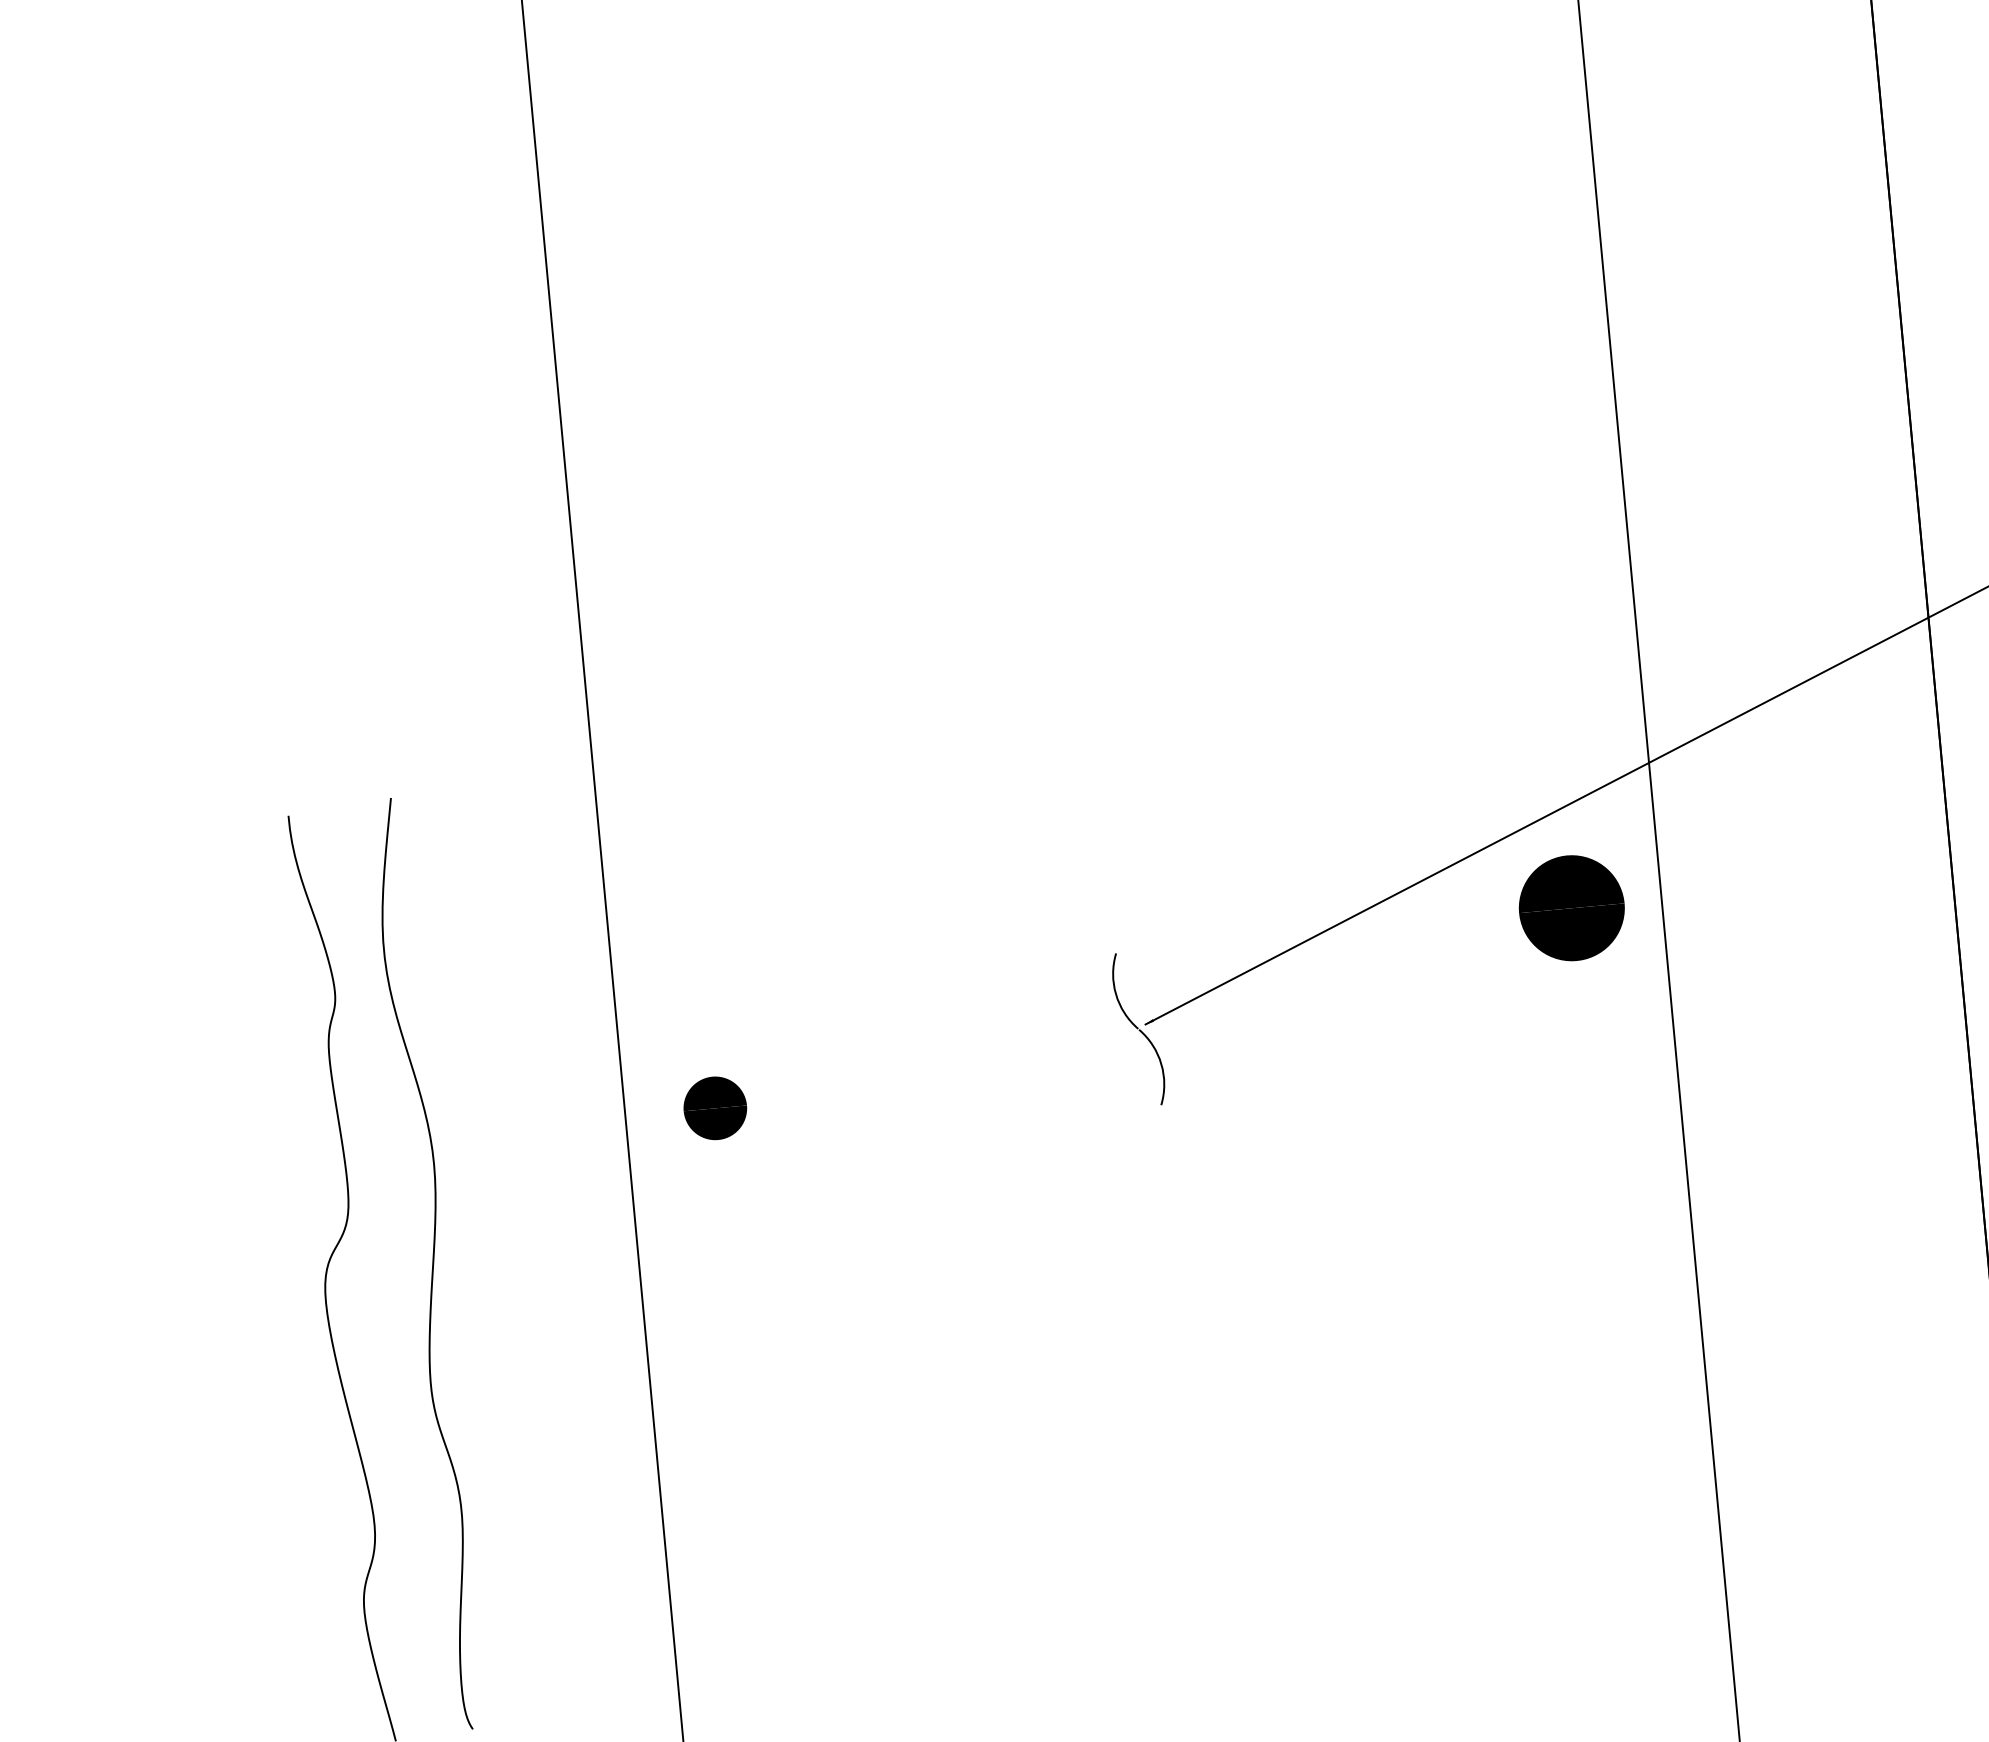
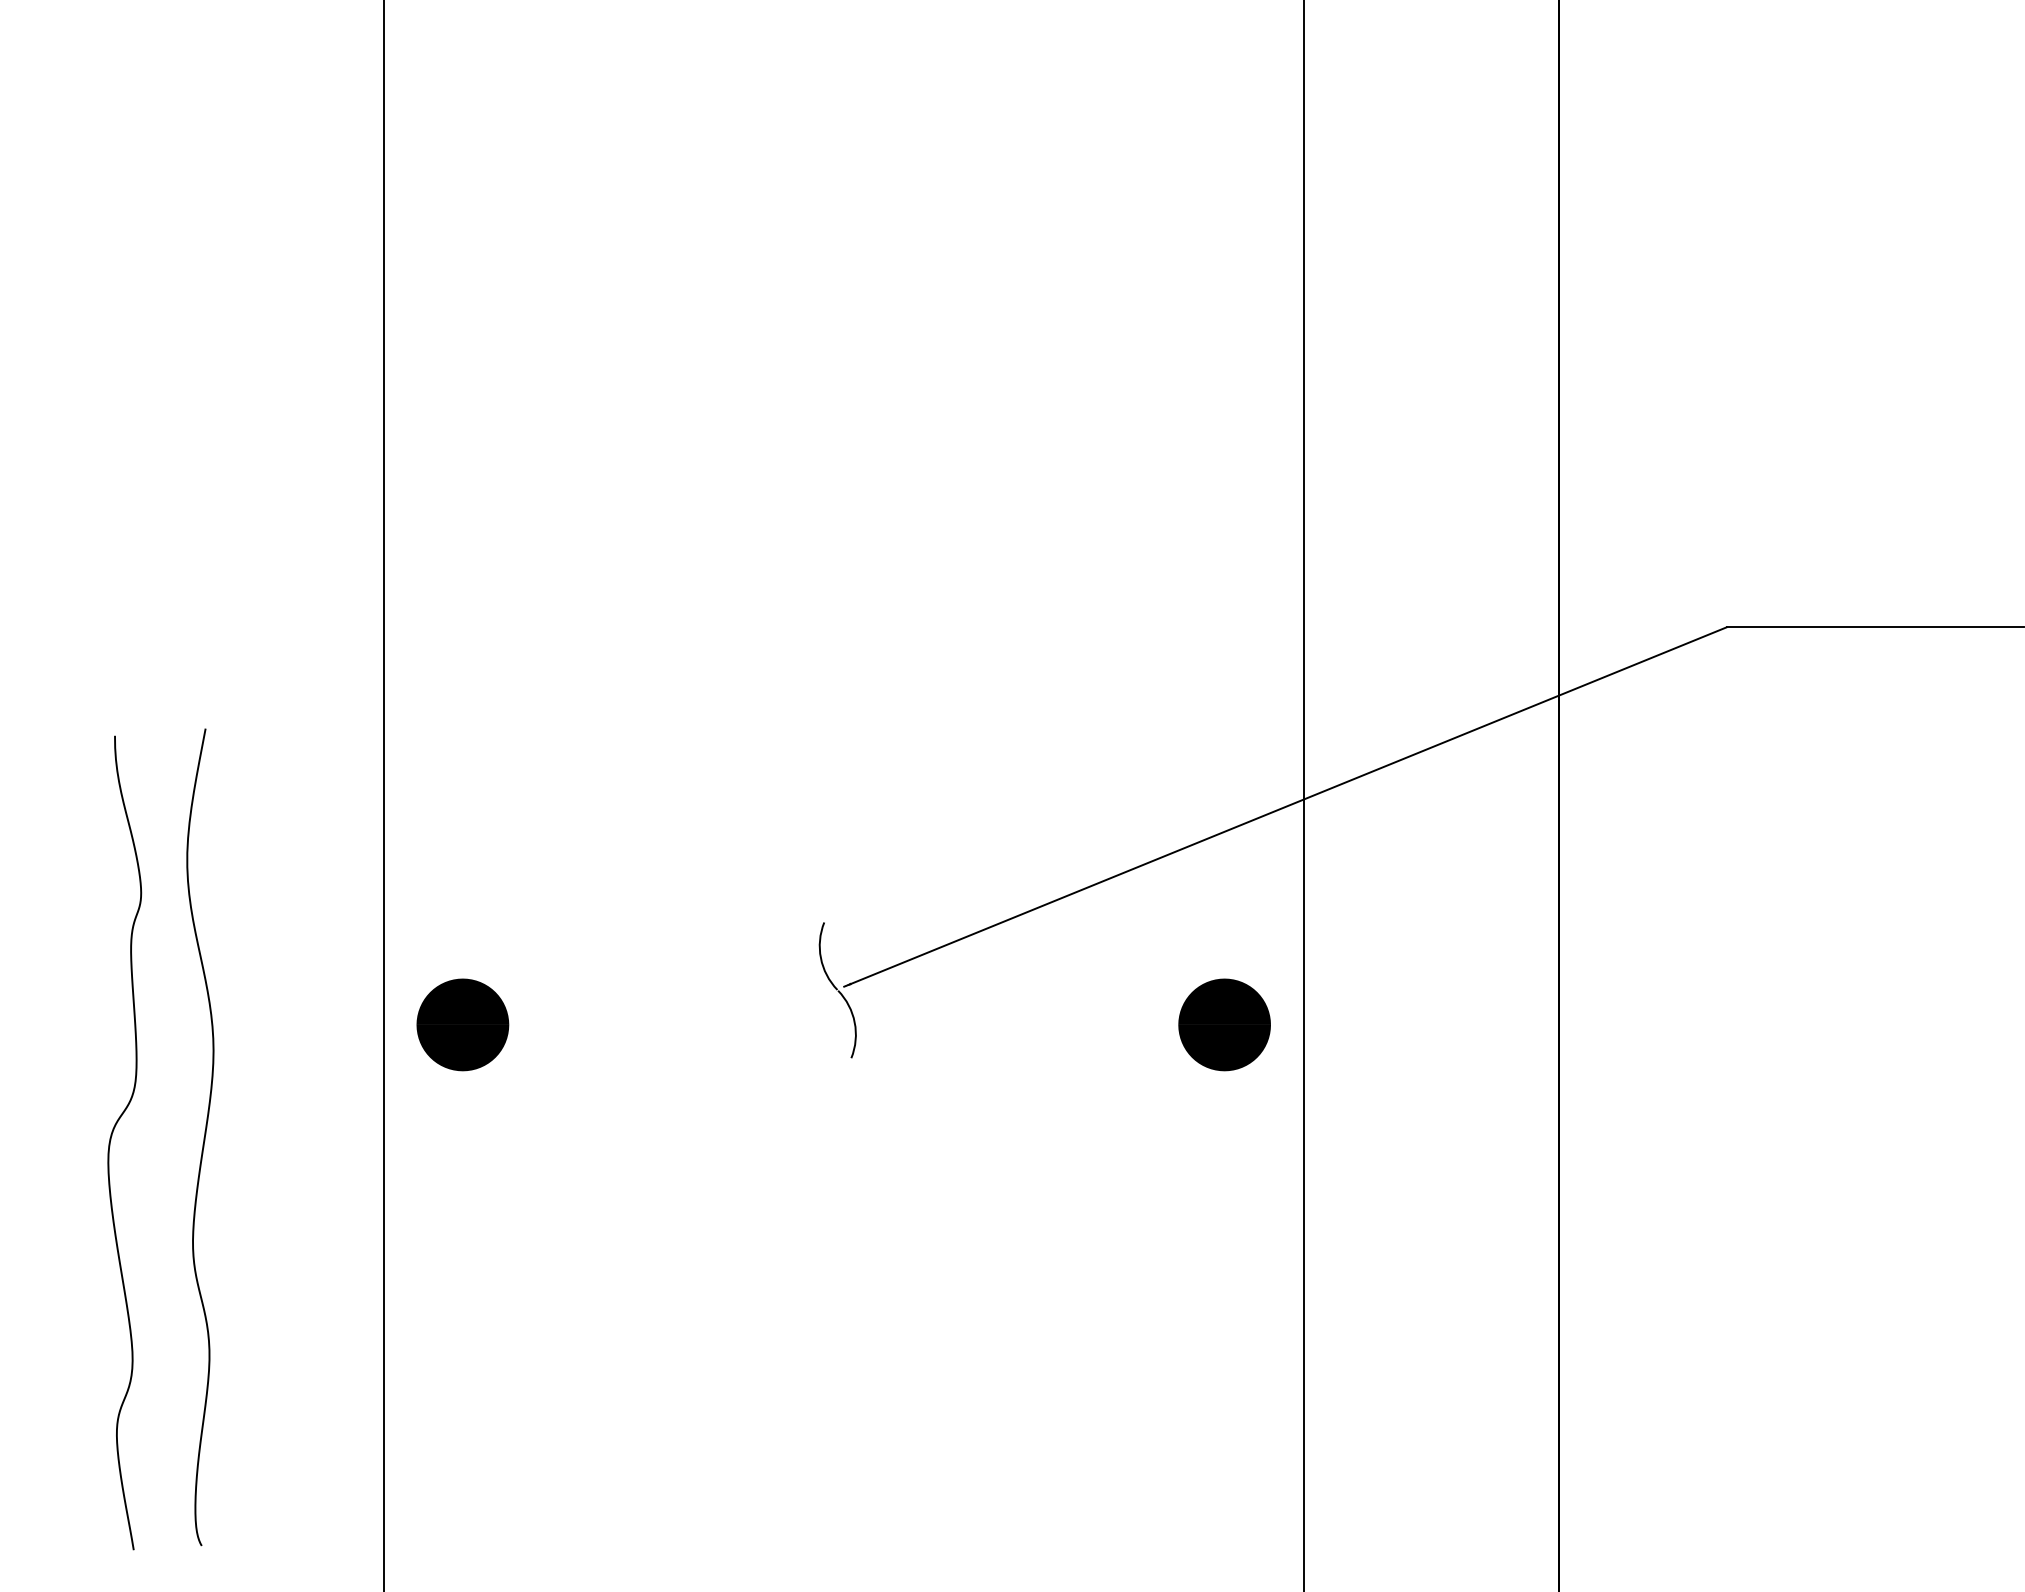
part: (1571, 907) -> (1224, 1024), moved
part: (714, 1107) -> (462, 1024), size x1.67

